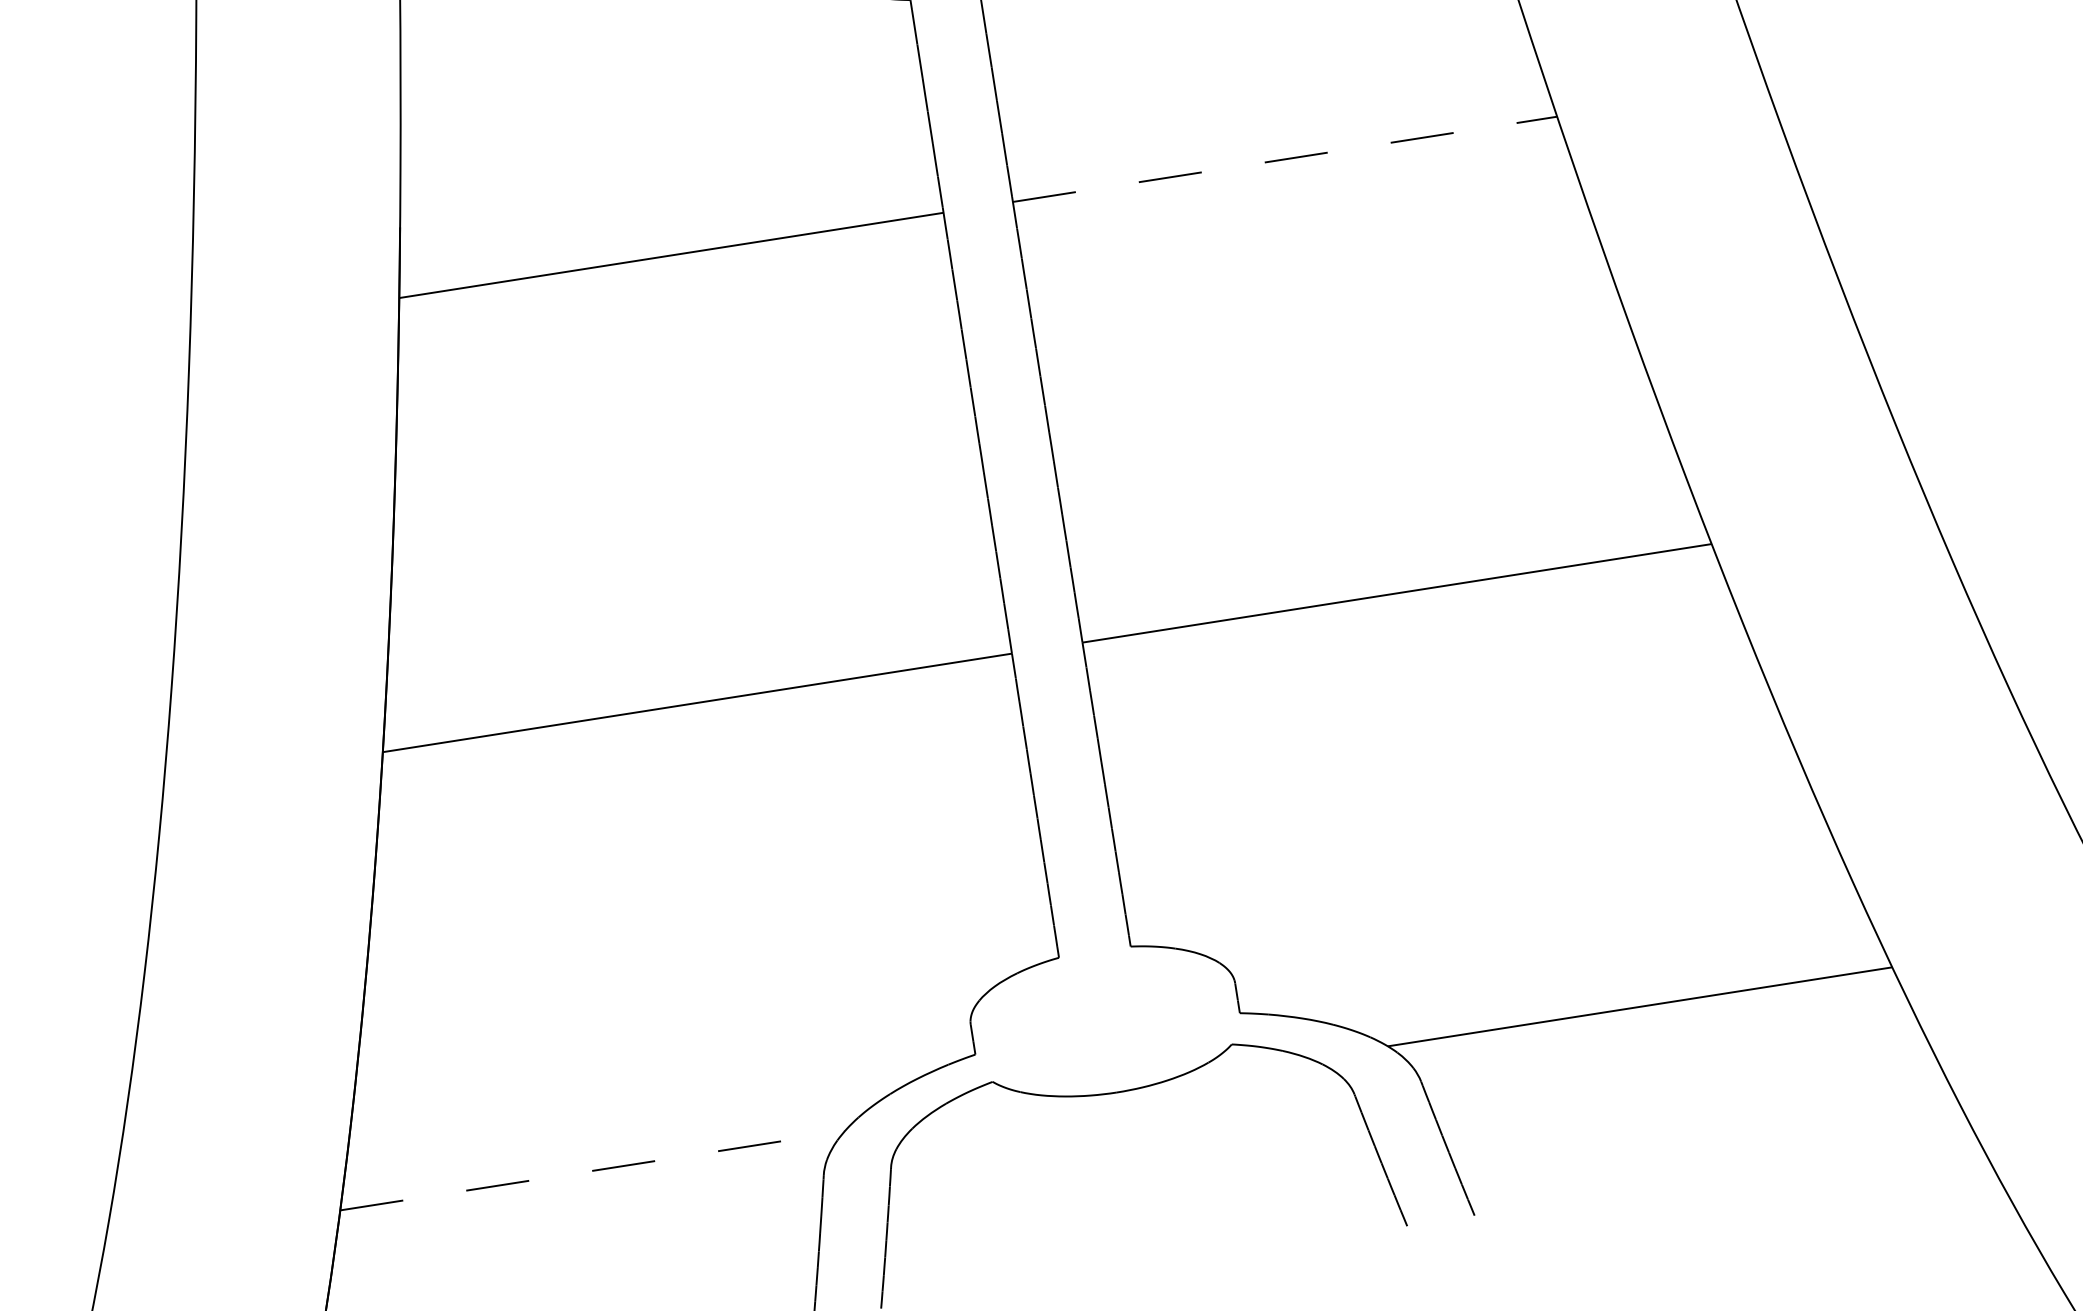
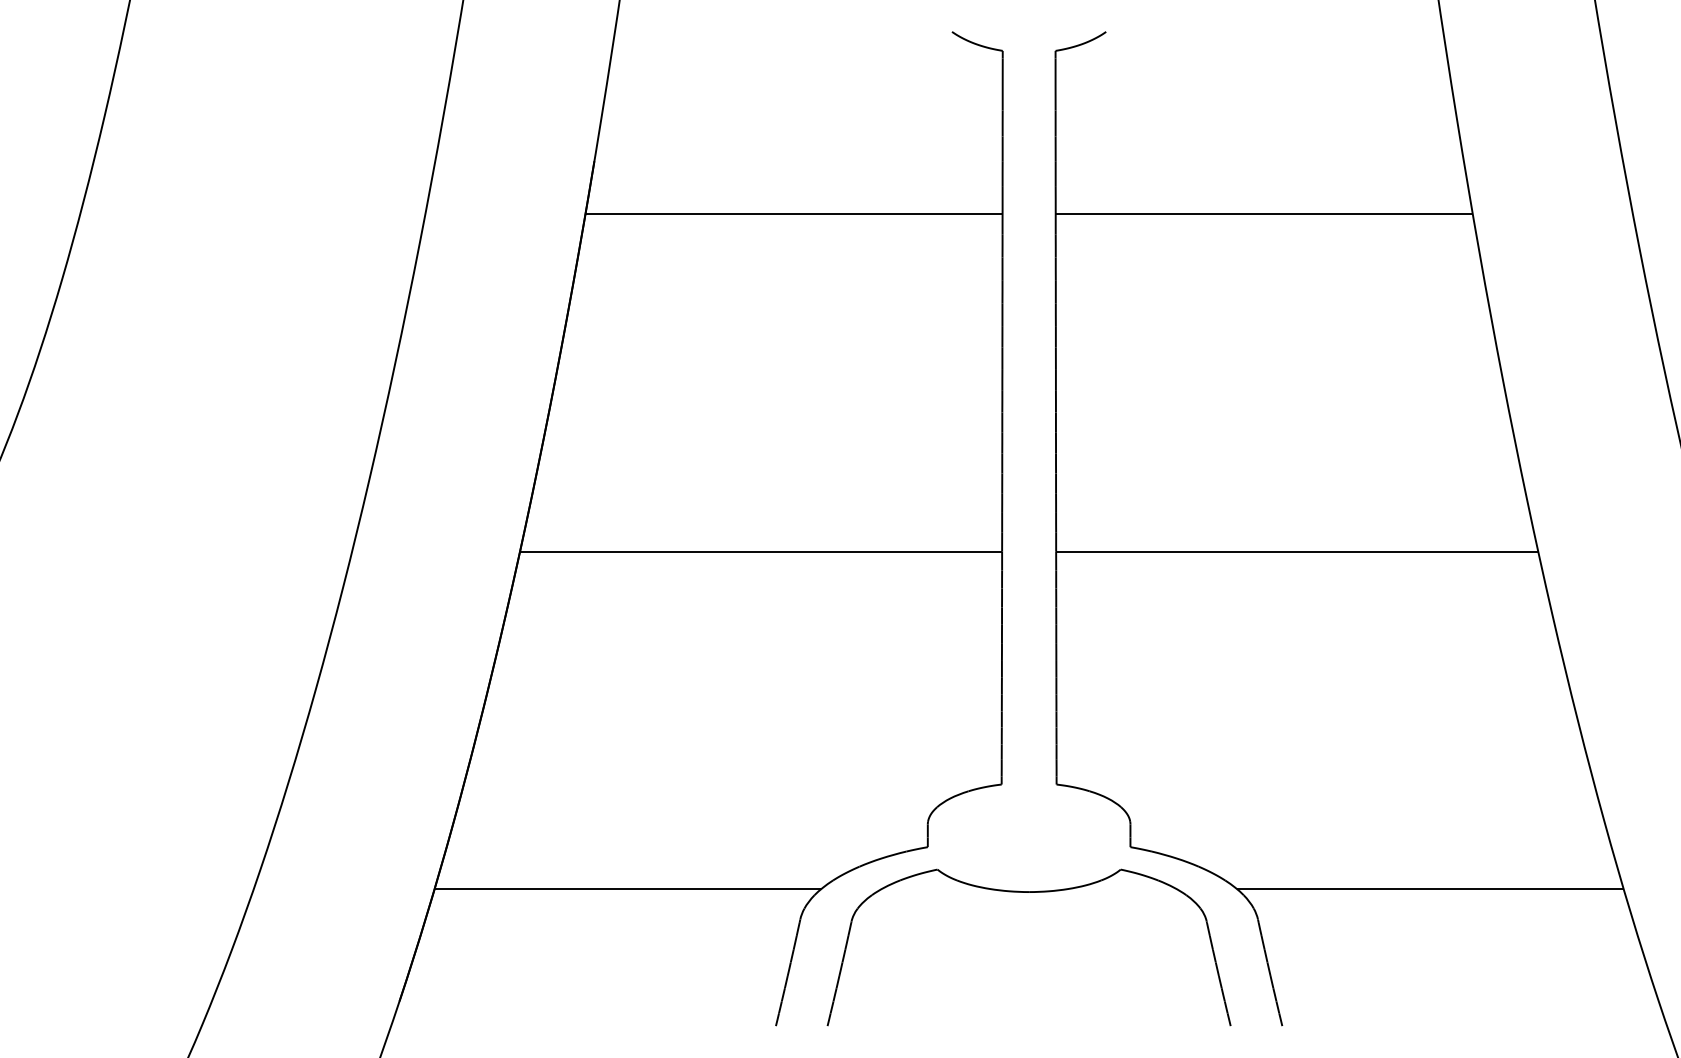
line: (1285, 158) -> (1264, 213), dashed -> solid
line: (593, 1171) -> (628, 889), dashed -> solid

